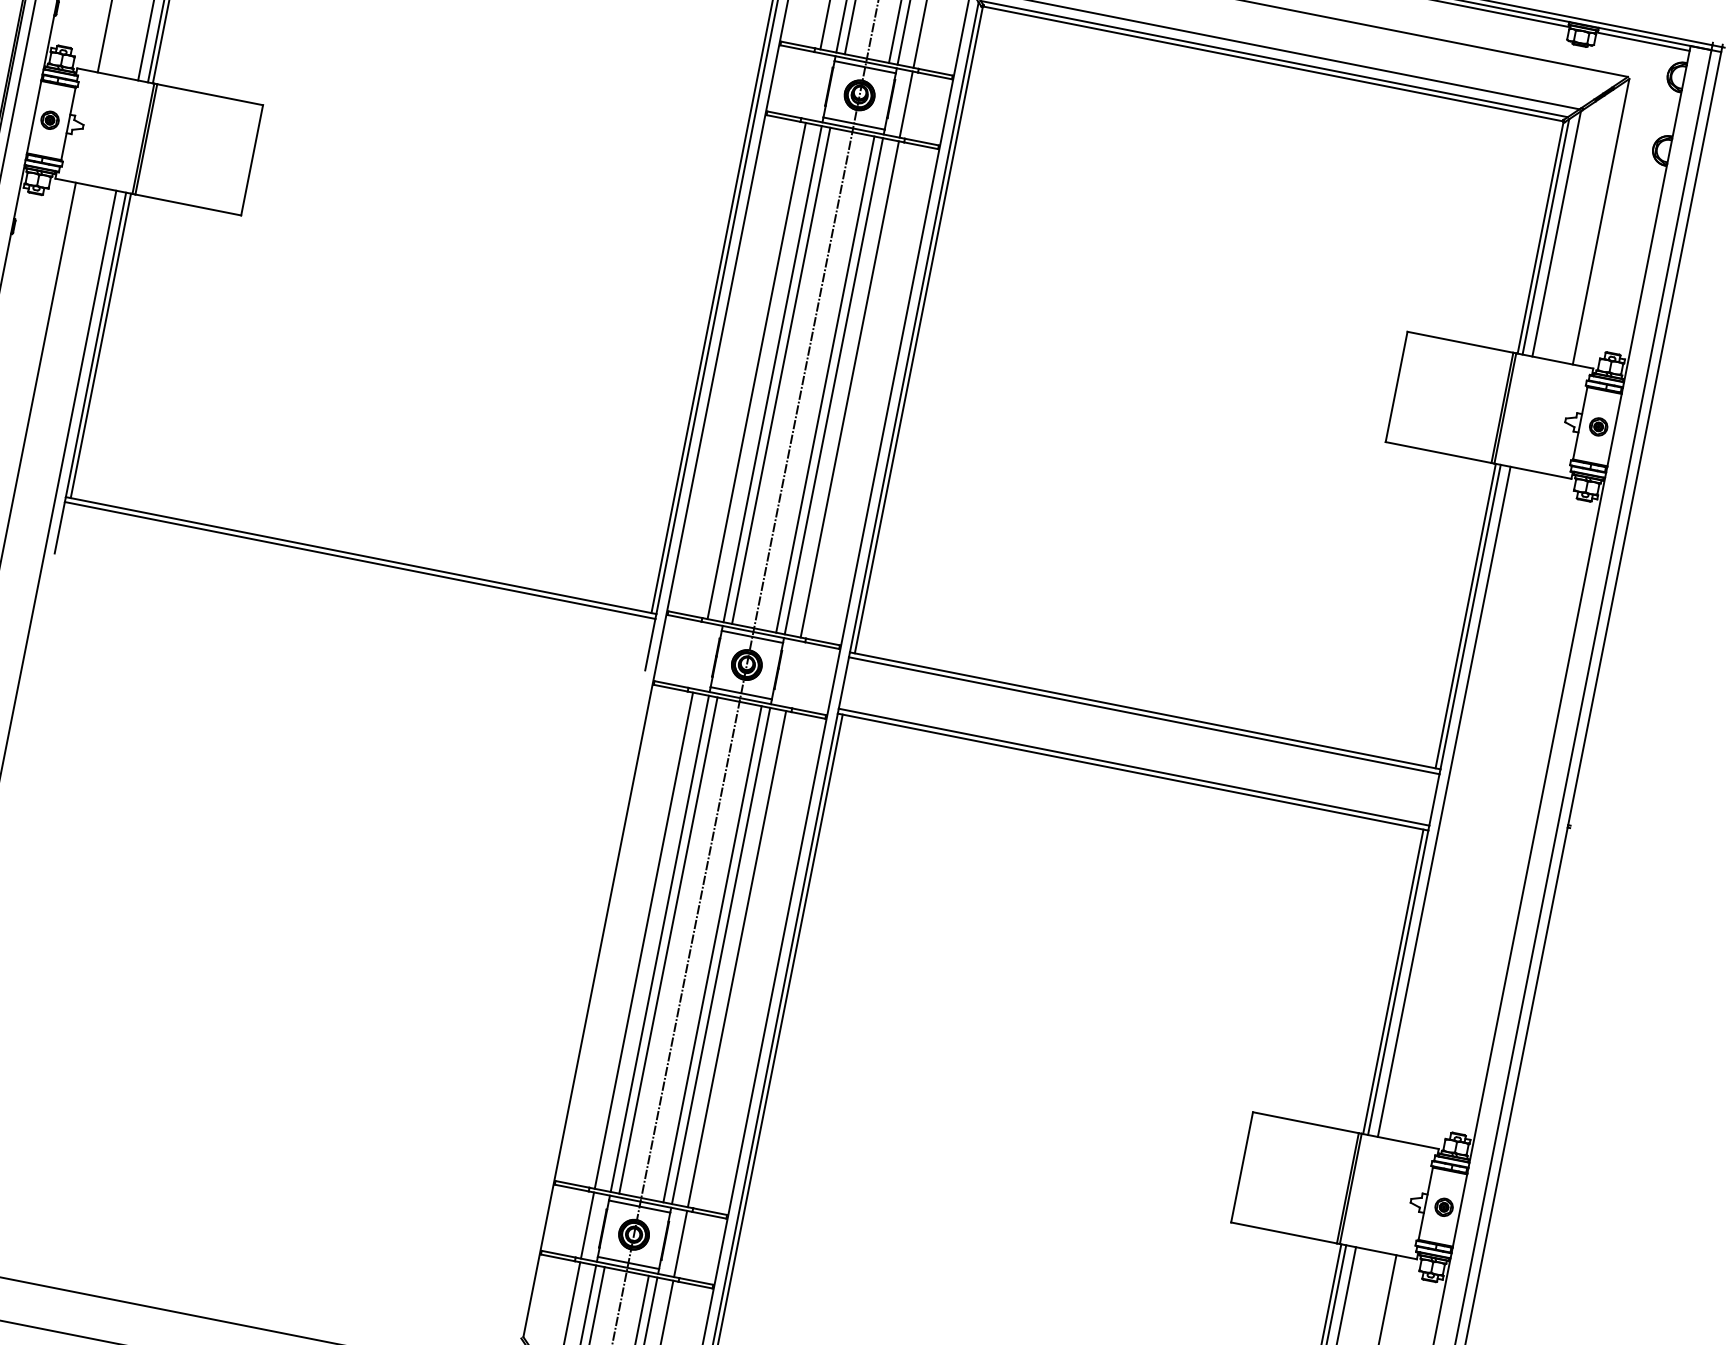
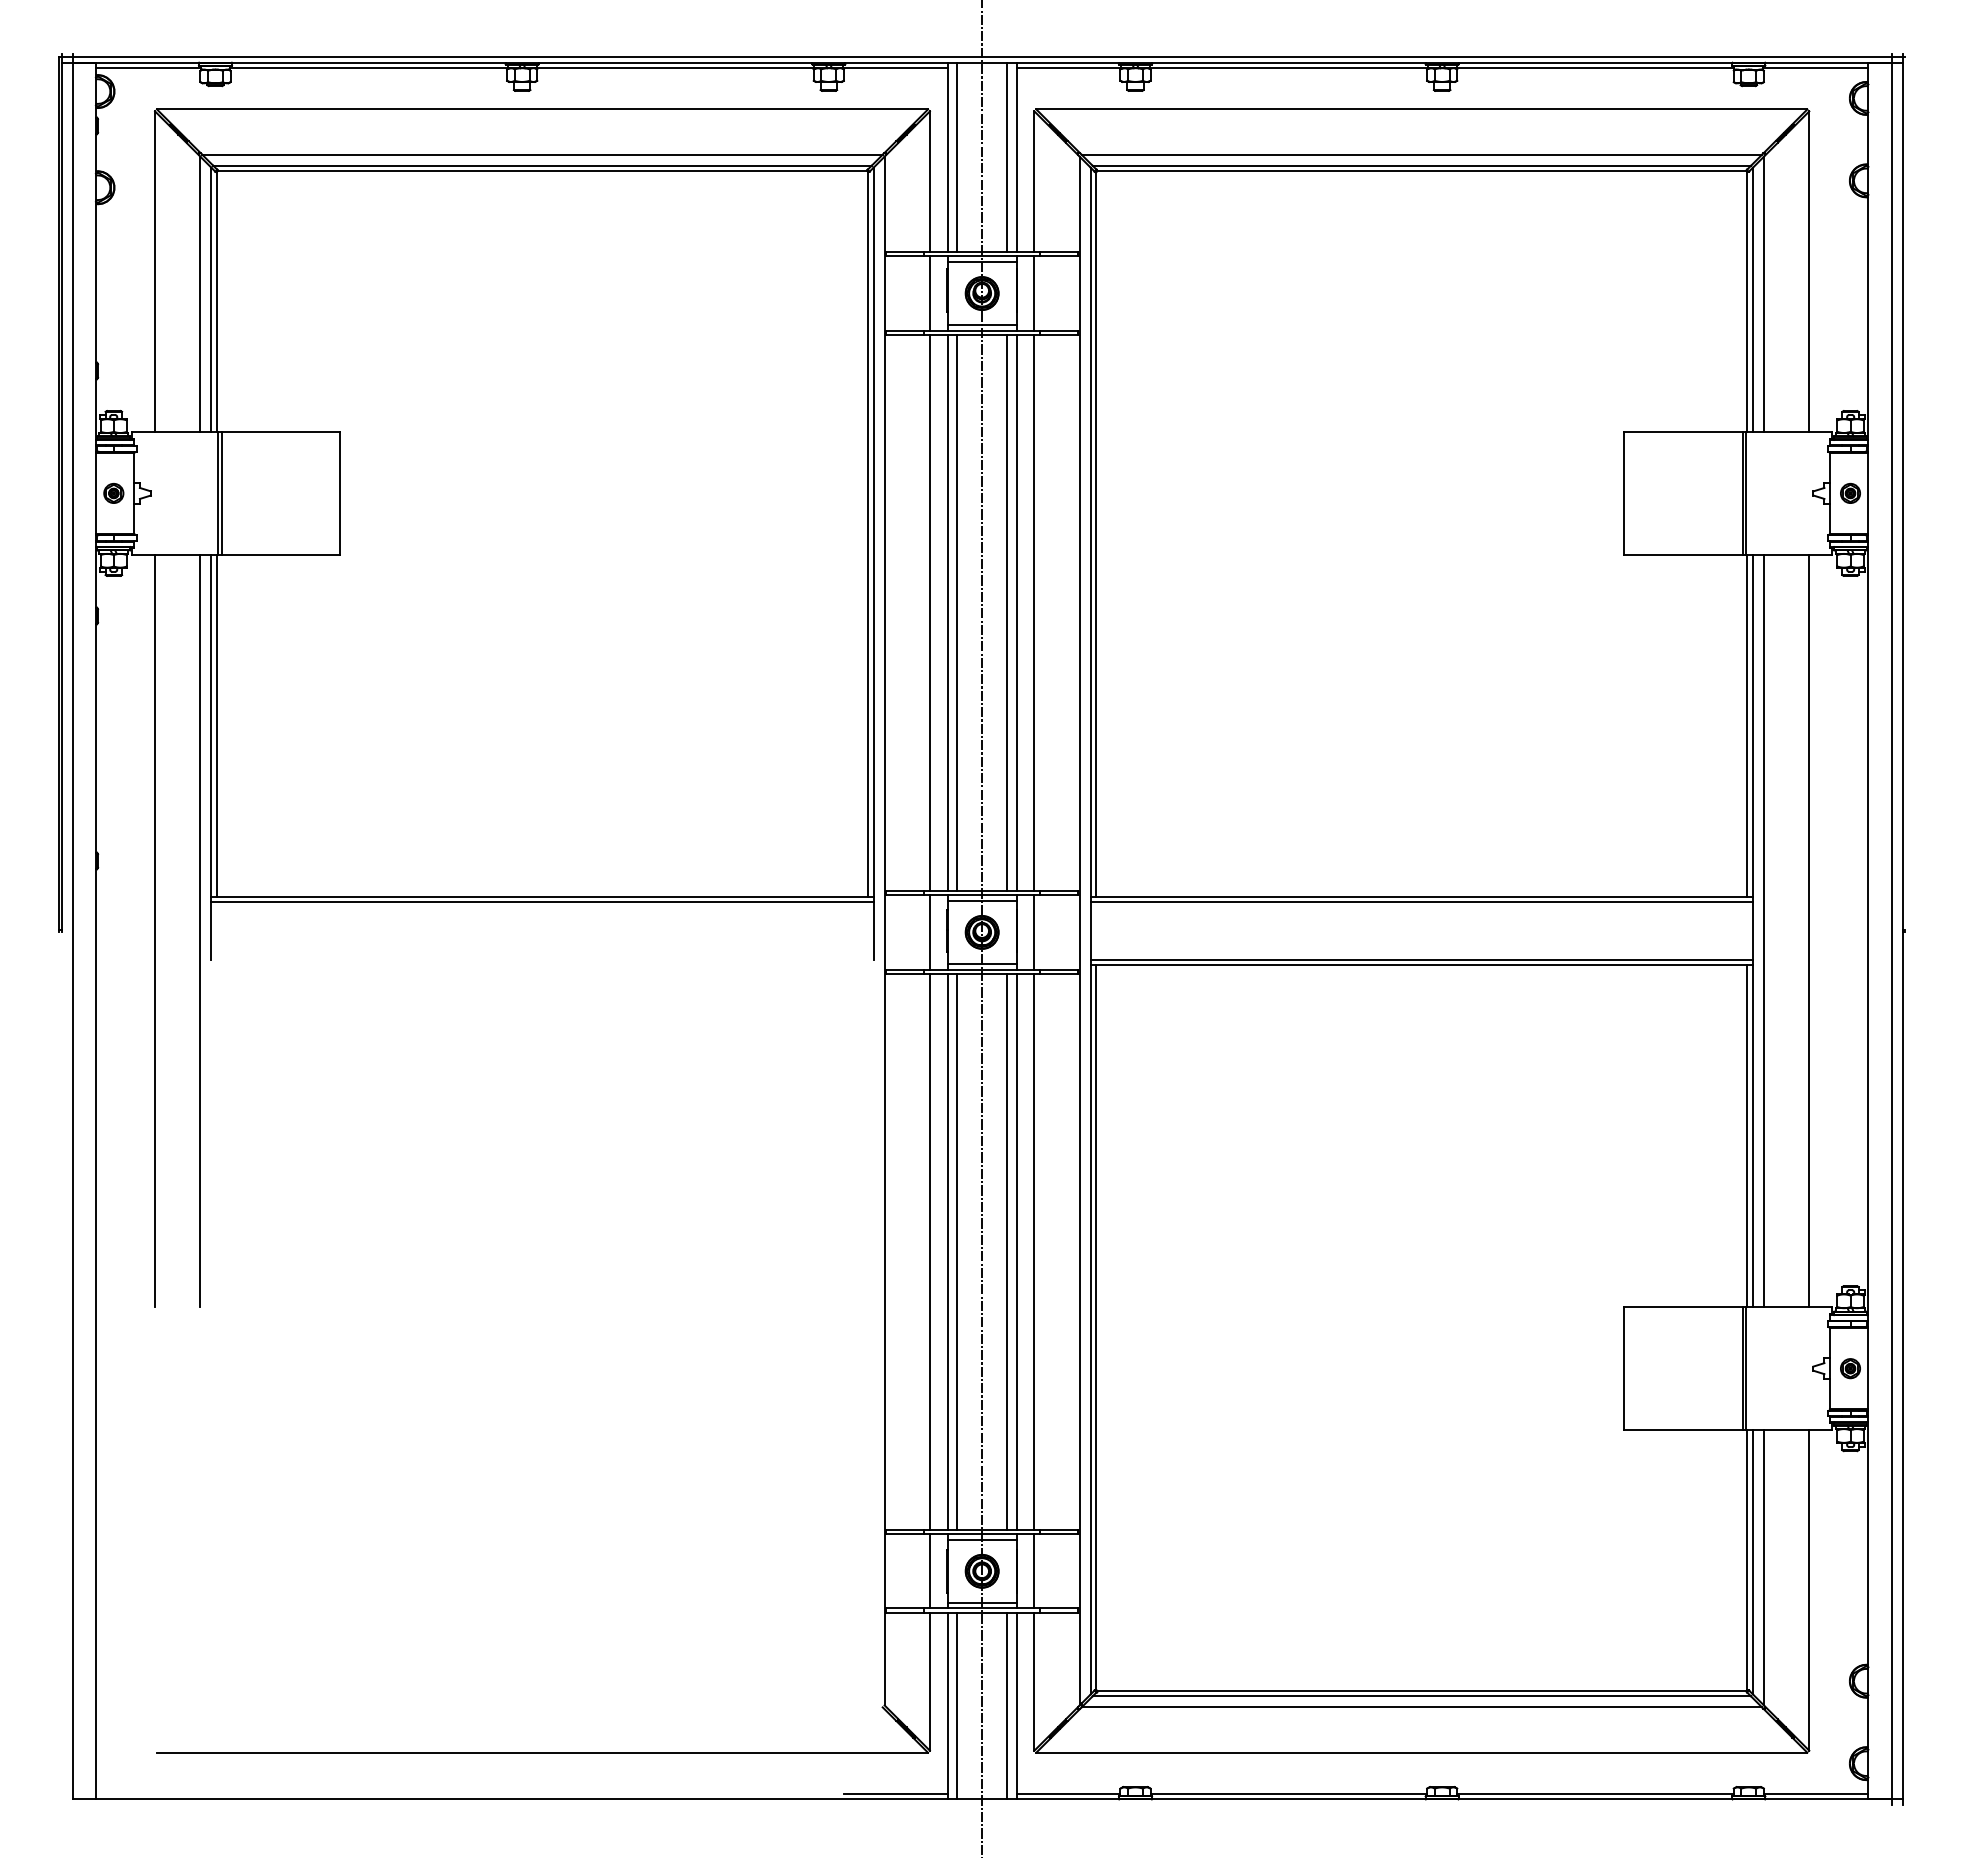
line: (812, 86) -> (929, 293), added
line: (699, 655) -> (929, 932), added
line: (793, 674) -> (1034, 932), added
line: (1484, 809) -> (1809, 930), added

